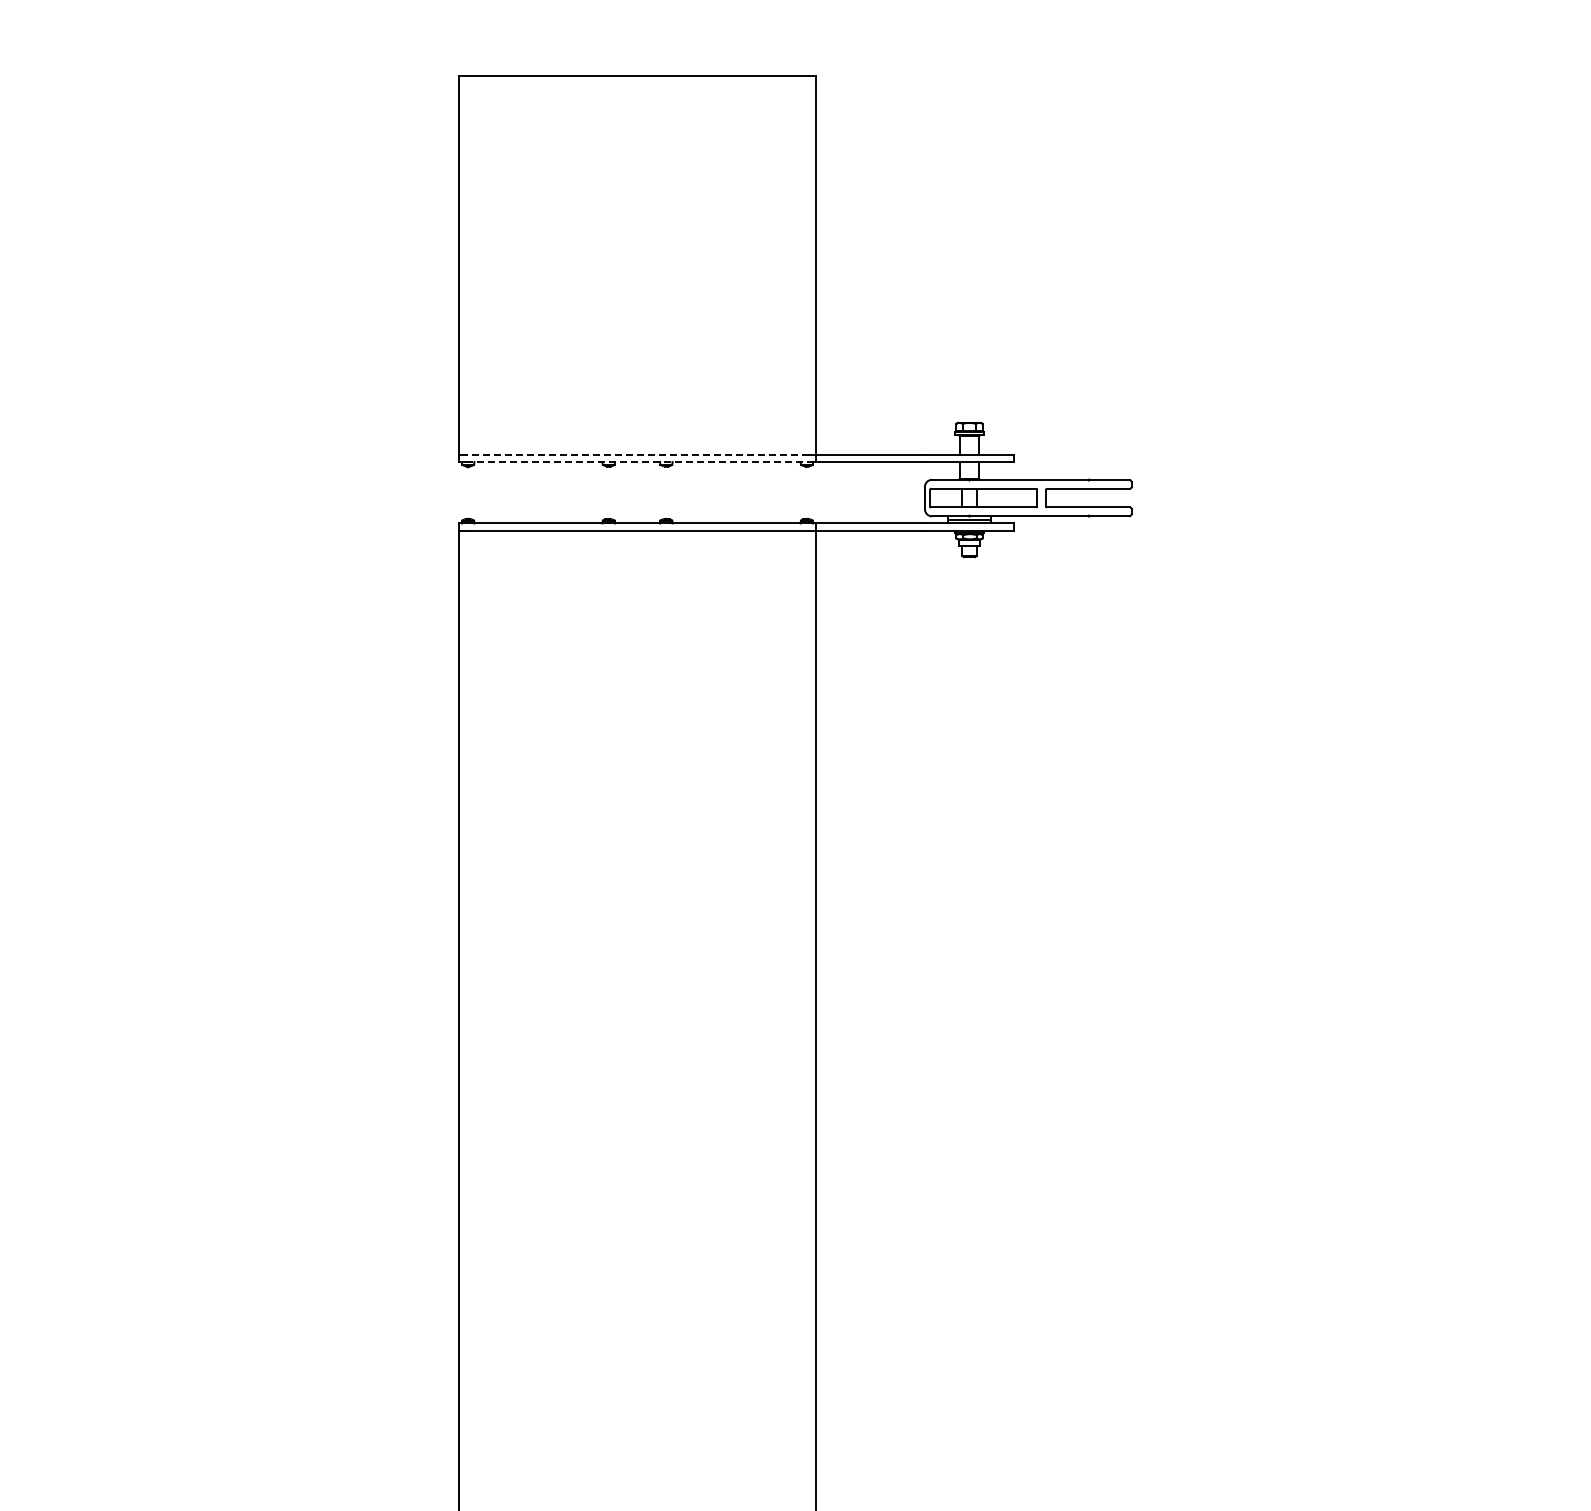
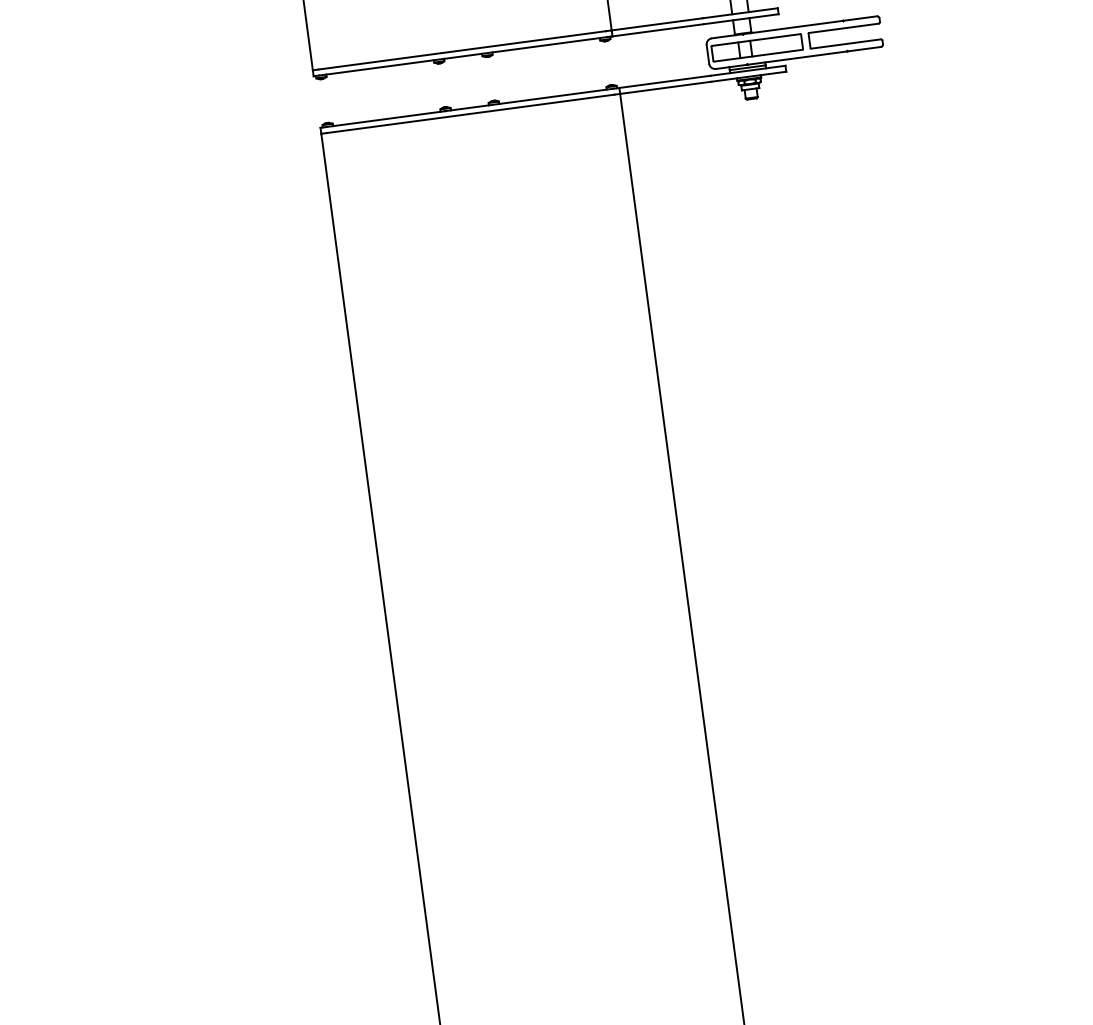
line: (637, 454) -> (462, 50), dashed -> solid
line: (637, 461) -> (462, 55), dashed -> solid

